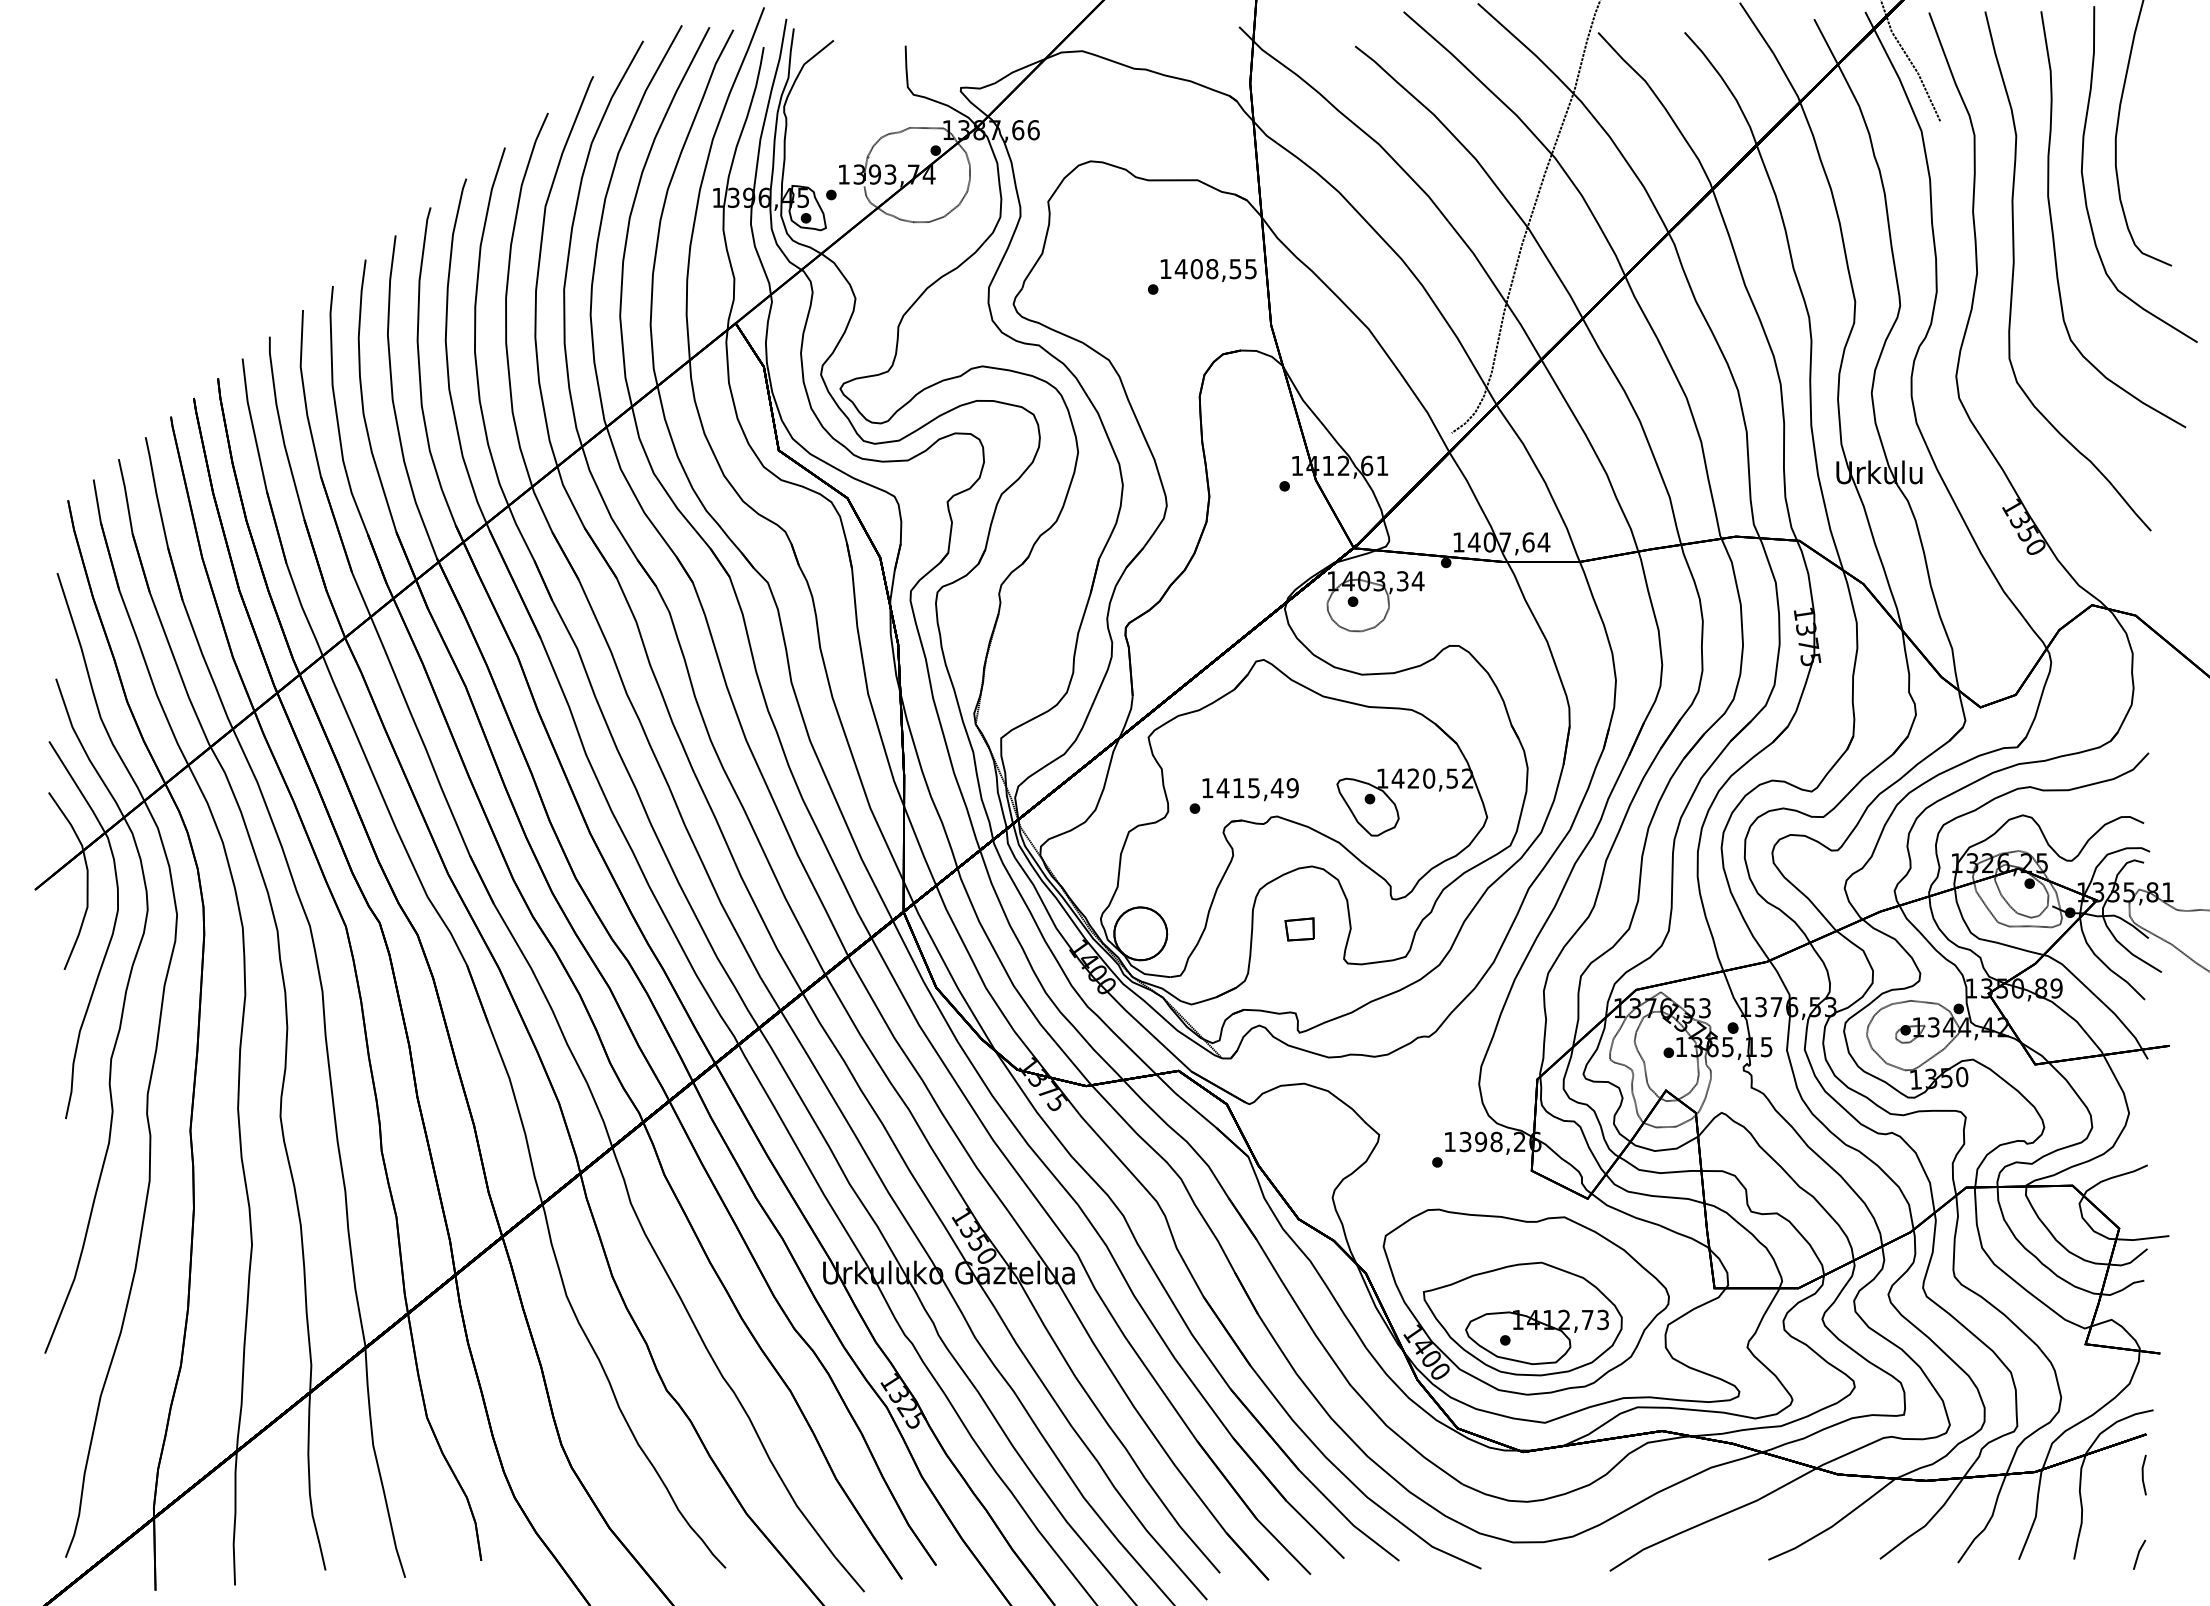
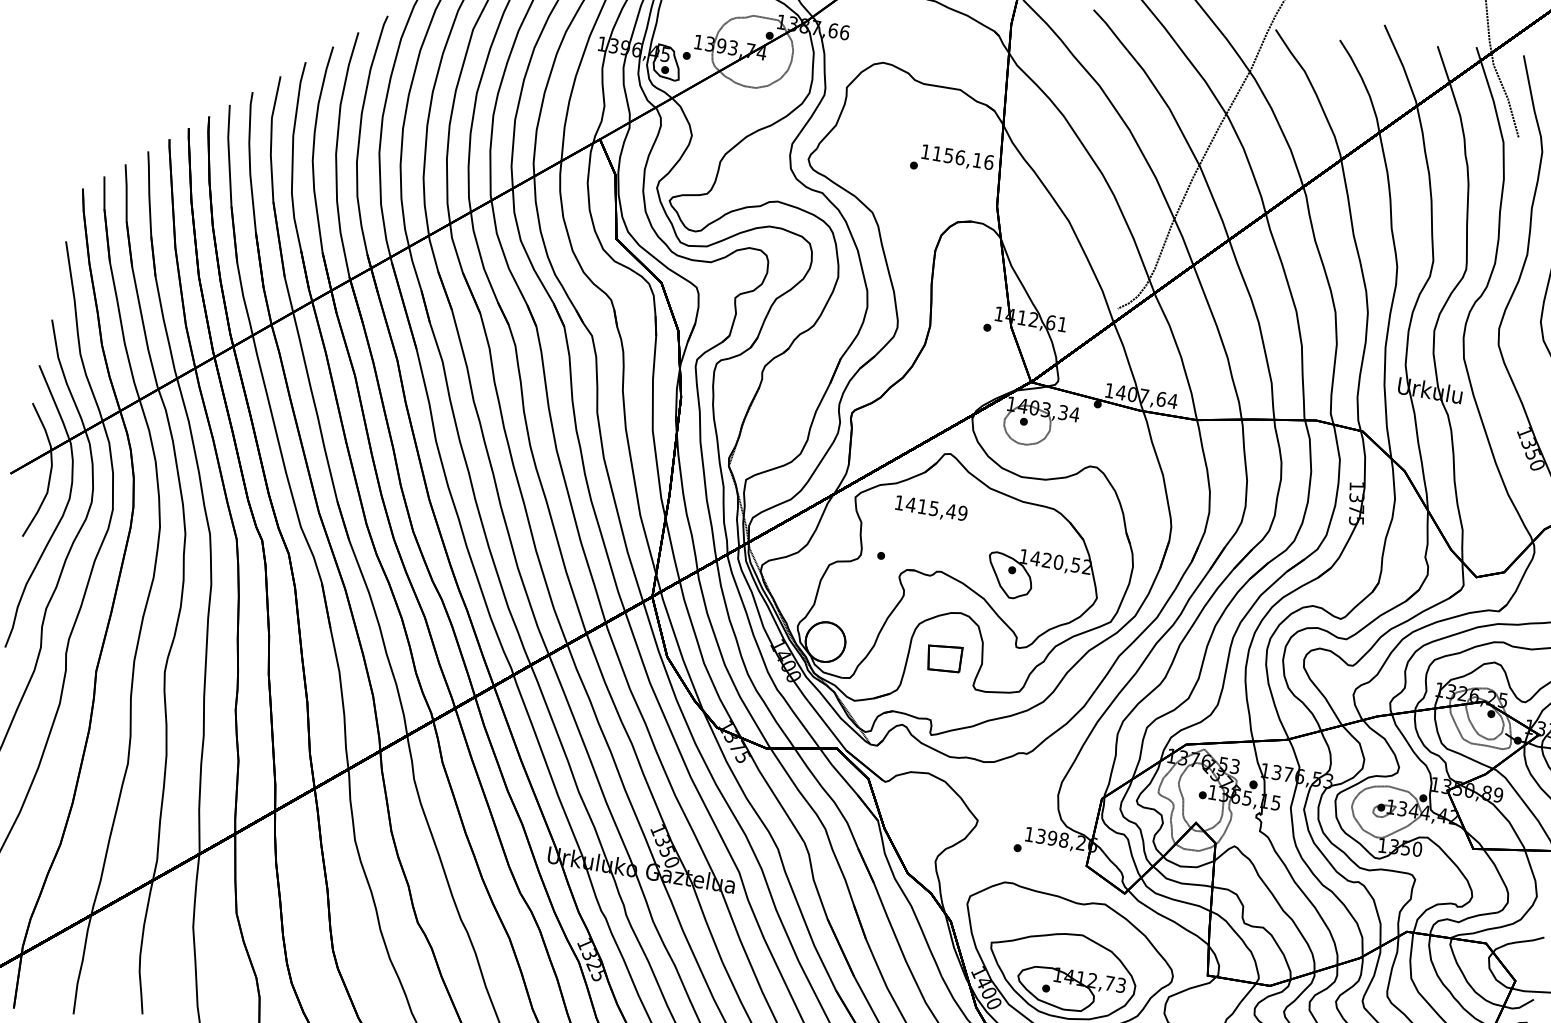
text: (1215, 269) -> (962, 158), 1408,55 -> 1156,16
text: (1250, 789) -> (931, 509), moved
part: (1299, 929) -> (943, 658), size x1.6

